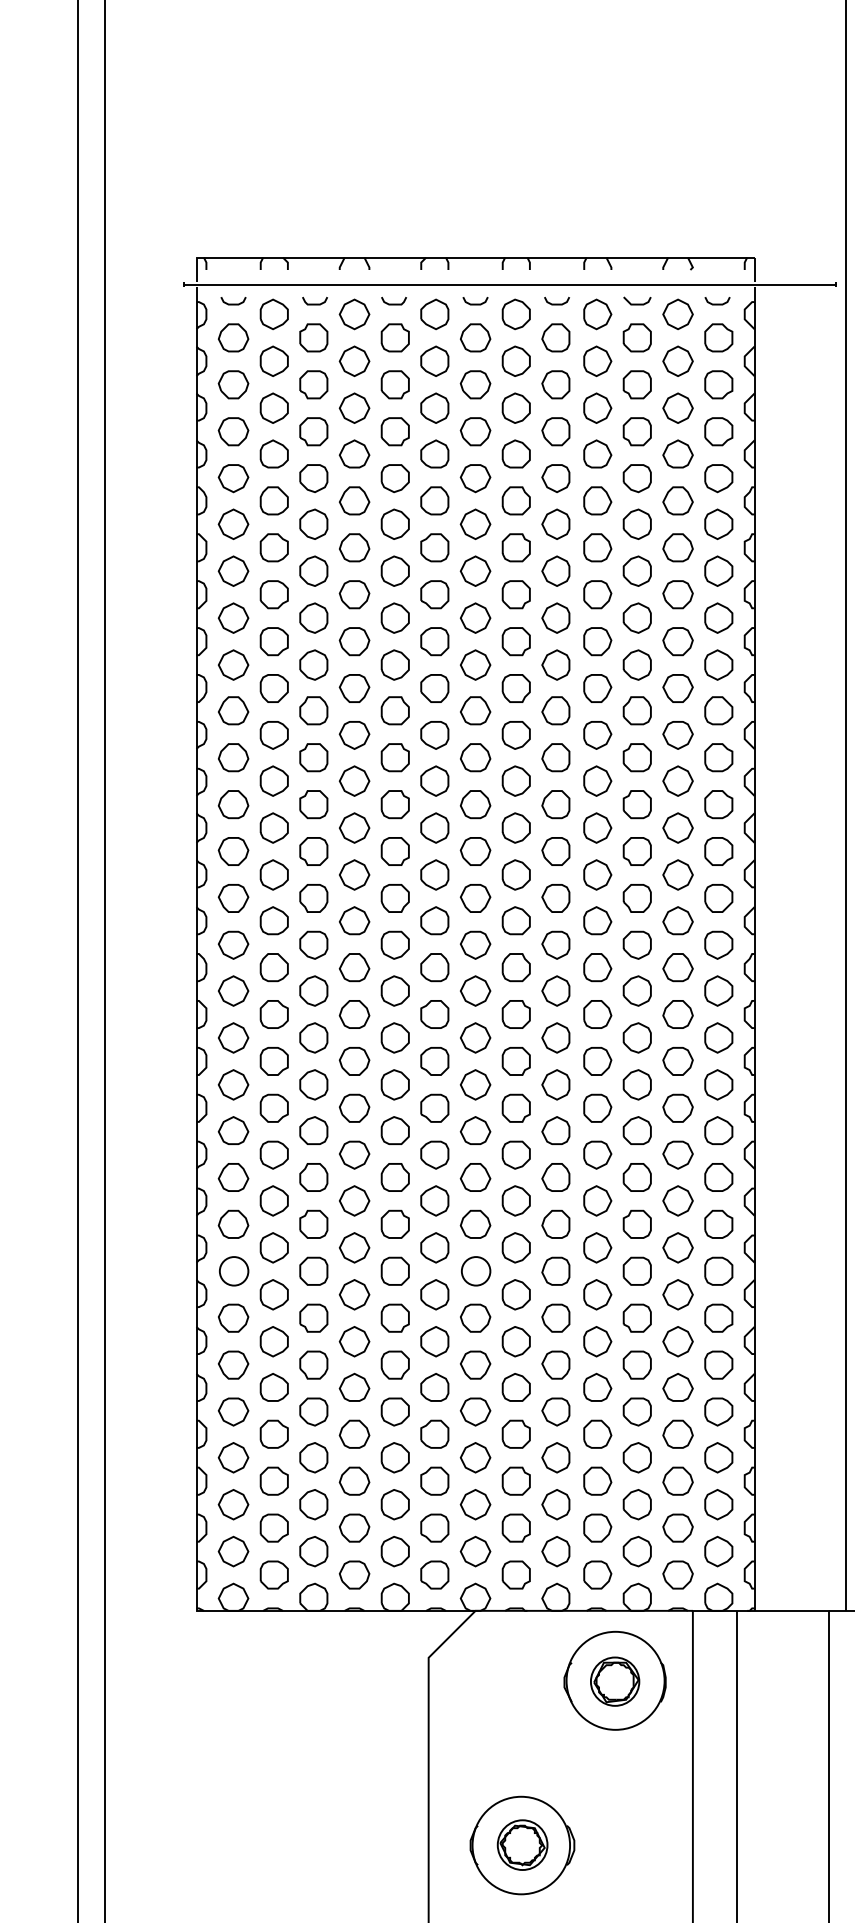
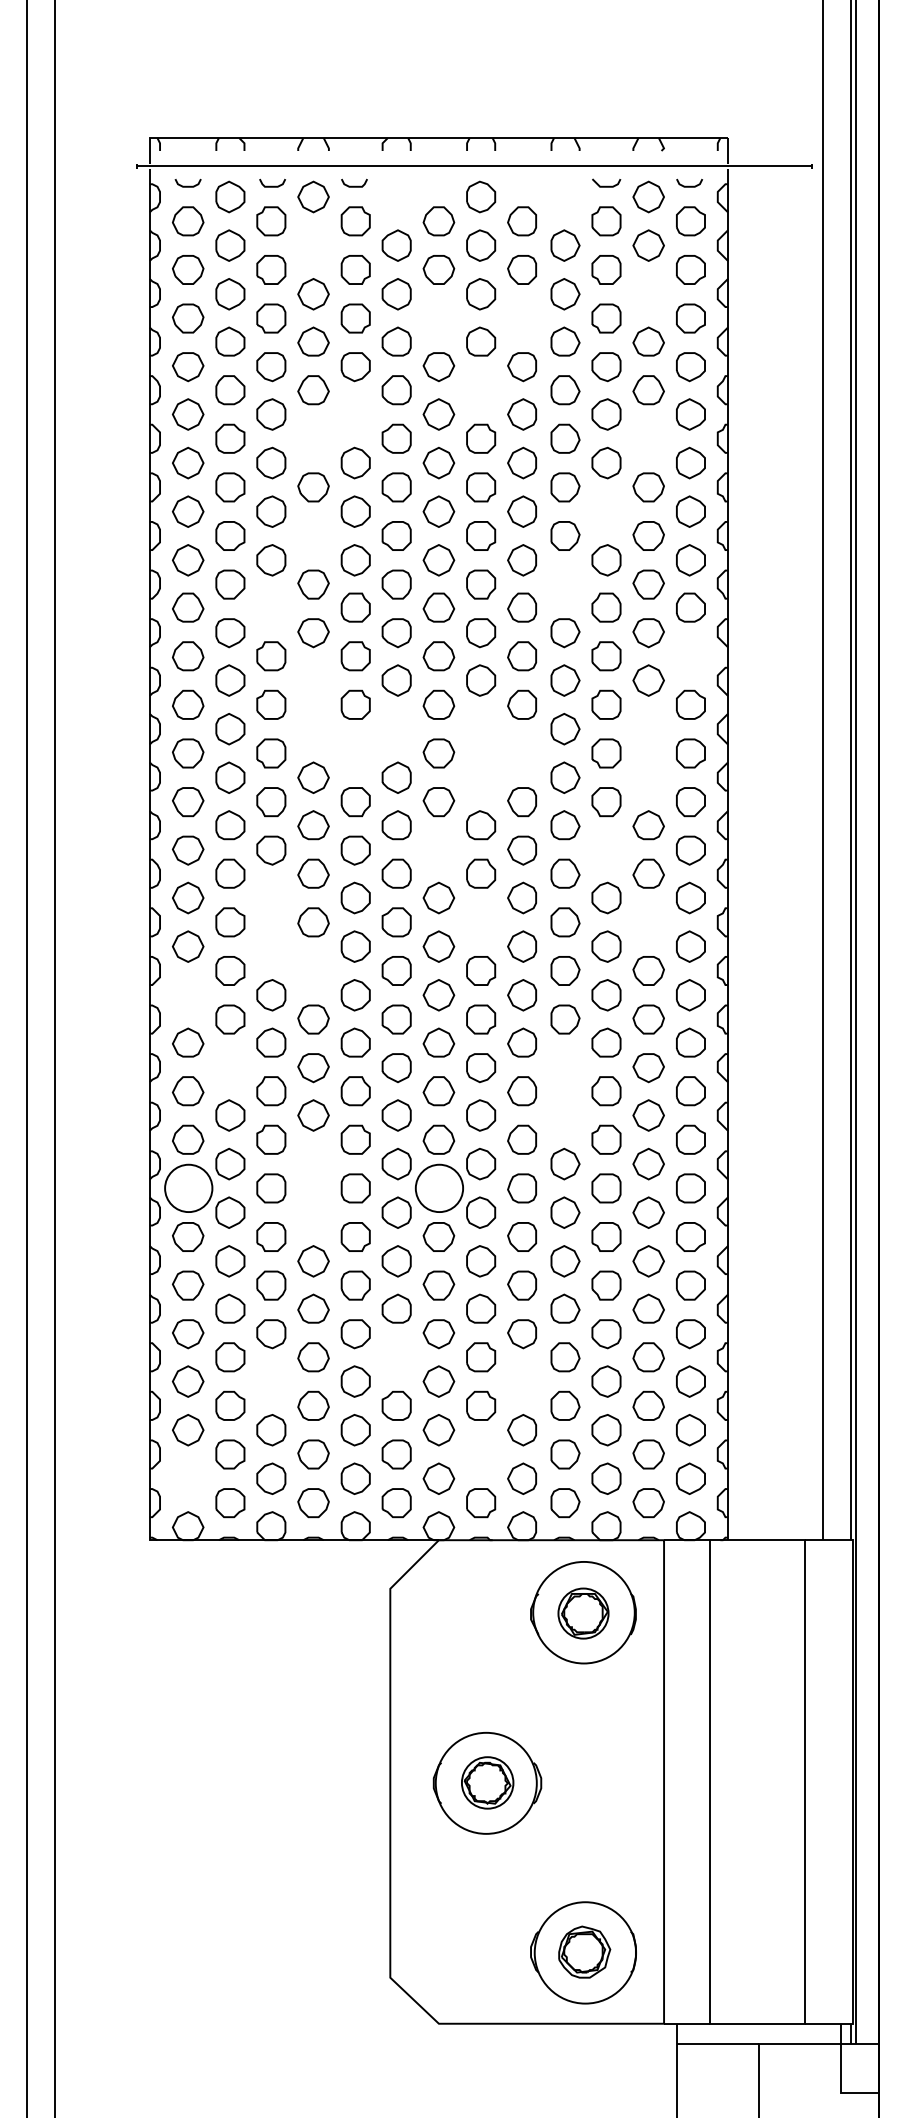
curve: (475, 303) -> (438, 185), removed
curve: (557, 303) -> (523, 185), removed
part: (434, 313) -> (396, 196), removed
part: (597, 313) -> (565, 196), removed
part: (354, 361) -> (313, 245), removed
part: (677, 408) -> (648, 294), removed
part: (475, 431) -> (438, 318), removed
part: (555, 431) -> (521, 318), removed
part: (516, 501) -> (481, 390), removed
part: (395, 524) -> (355, 414), removed
part: (354, 547) -> (313, 438), removed
part: (677, 547) -> (648, 438), removed
part: (637, 617) -> (606, 511), removed
part: (354, 641) -> (313, 535), removed
part: (597, 688) -> (565, 584), removed
part: (313, 710) -> (271, 607), removed
part: (718, 757) -> (690, 656), removed
part: (354, 781) -> (313, 680), removed
part: (354, 827) -> (313, 728), removed
part: (434, 828) -> (396, 729), removed
part: (516, 828) -> (481, 729), removed
part: (677, 828) -> (648, 729), removed
part: (395, 851) -> (355, 753), removed
part: (555, 851) -> (521, 753), removed
part: (516, 874) -> (481, 777), removed
part: (677, 874) -> (648, 777), removed
part: (475, 945) -> (438, 850), removed
part: (637, 945) -> (606, 850), removed
part: (313, 990) -> (271, 897), removed
part: (516, 1014) -> (481, 922), removed
part: (677, 1014) -> (648, 922), removed
part: (313, 1037) -> (271, 946), removed
part: (354, 1060) -> (313, 970), removed
part: (233, 1085) -> (188, 995), removed
part: (274, 1155) -> (230, 1068), removed
part: (597, 1155) -> (565, 1068), removed
part: (597, 1200) -> (565, 1115), removed
part: (354, 1247) -> (313, 1163), removed
circle: (233, 1271) -> (188, 1188), size x1.6
circle: (476, 1271) -> (439, 1188), size x1.6
part: (354, 1294) -> (313, 1212), removed
part: (434, 1434) -> (396, 1357), removed
part: (313, 1457) -> (271, 1381), removed
part: (555, 1457) -> (521, 1381), removed
part: (516, 1528) -> (481, 1454), removed
part: (233, 1551) -> (188, 1478), removed

